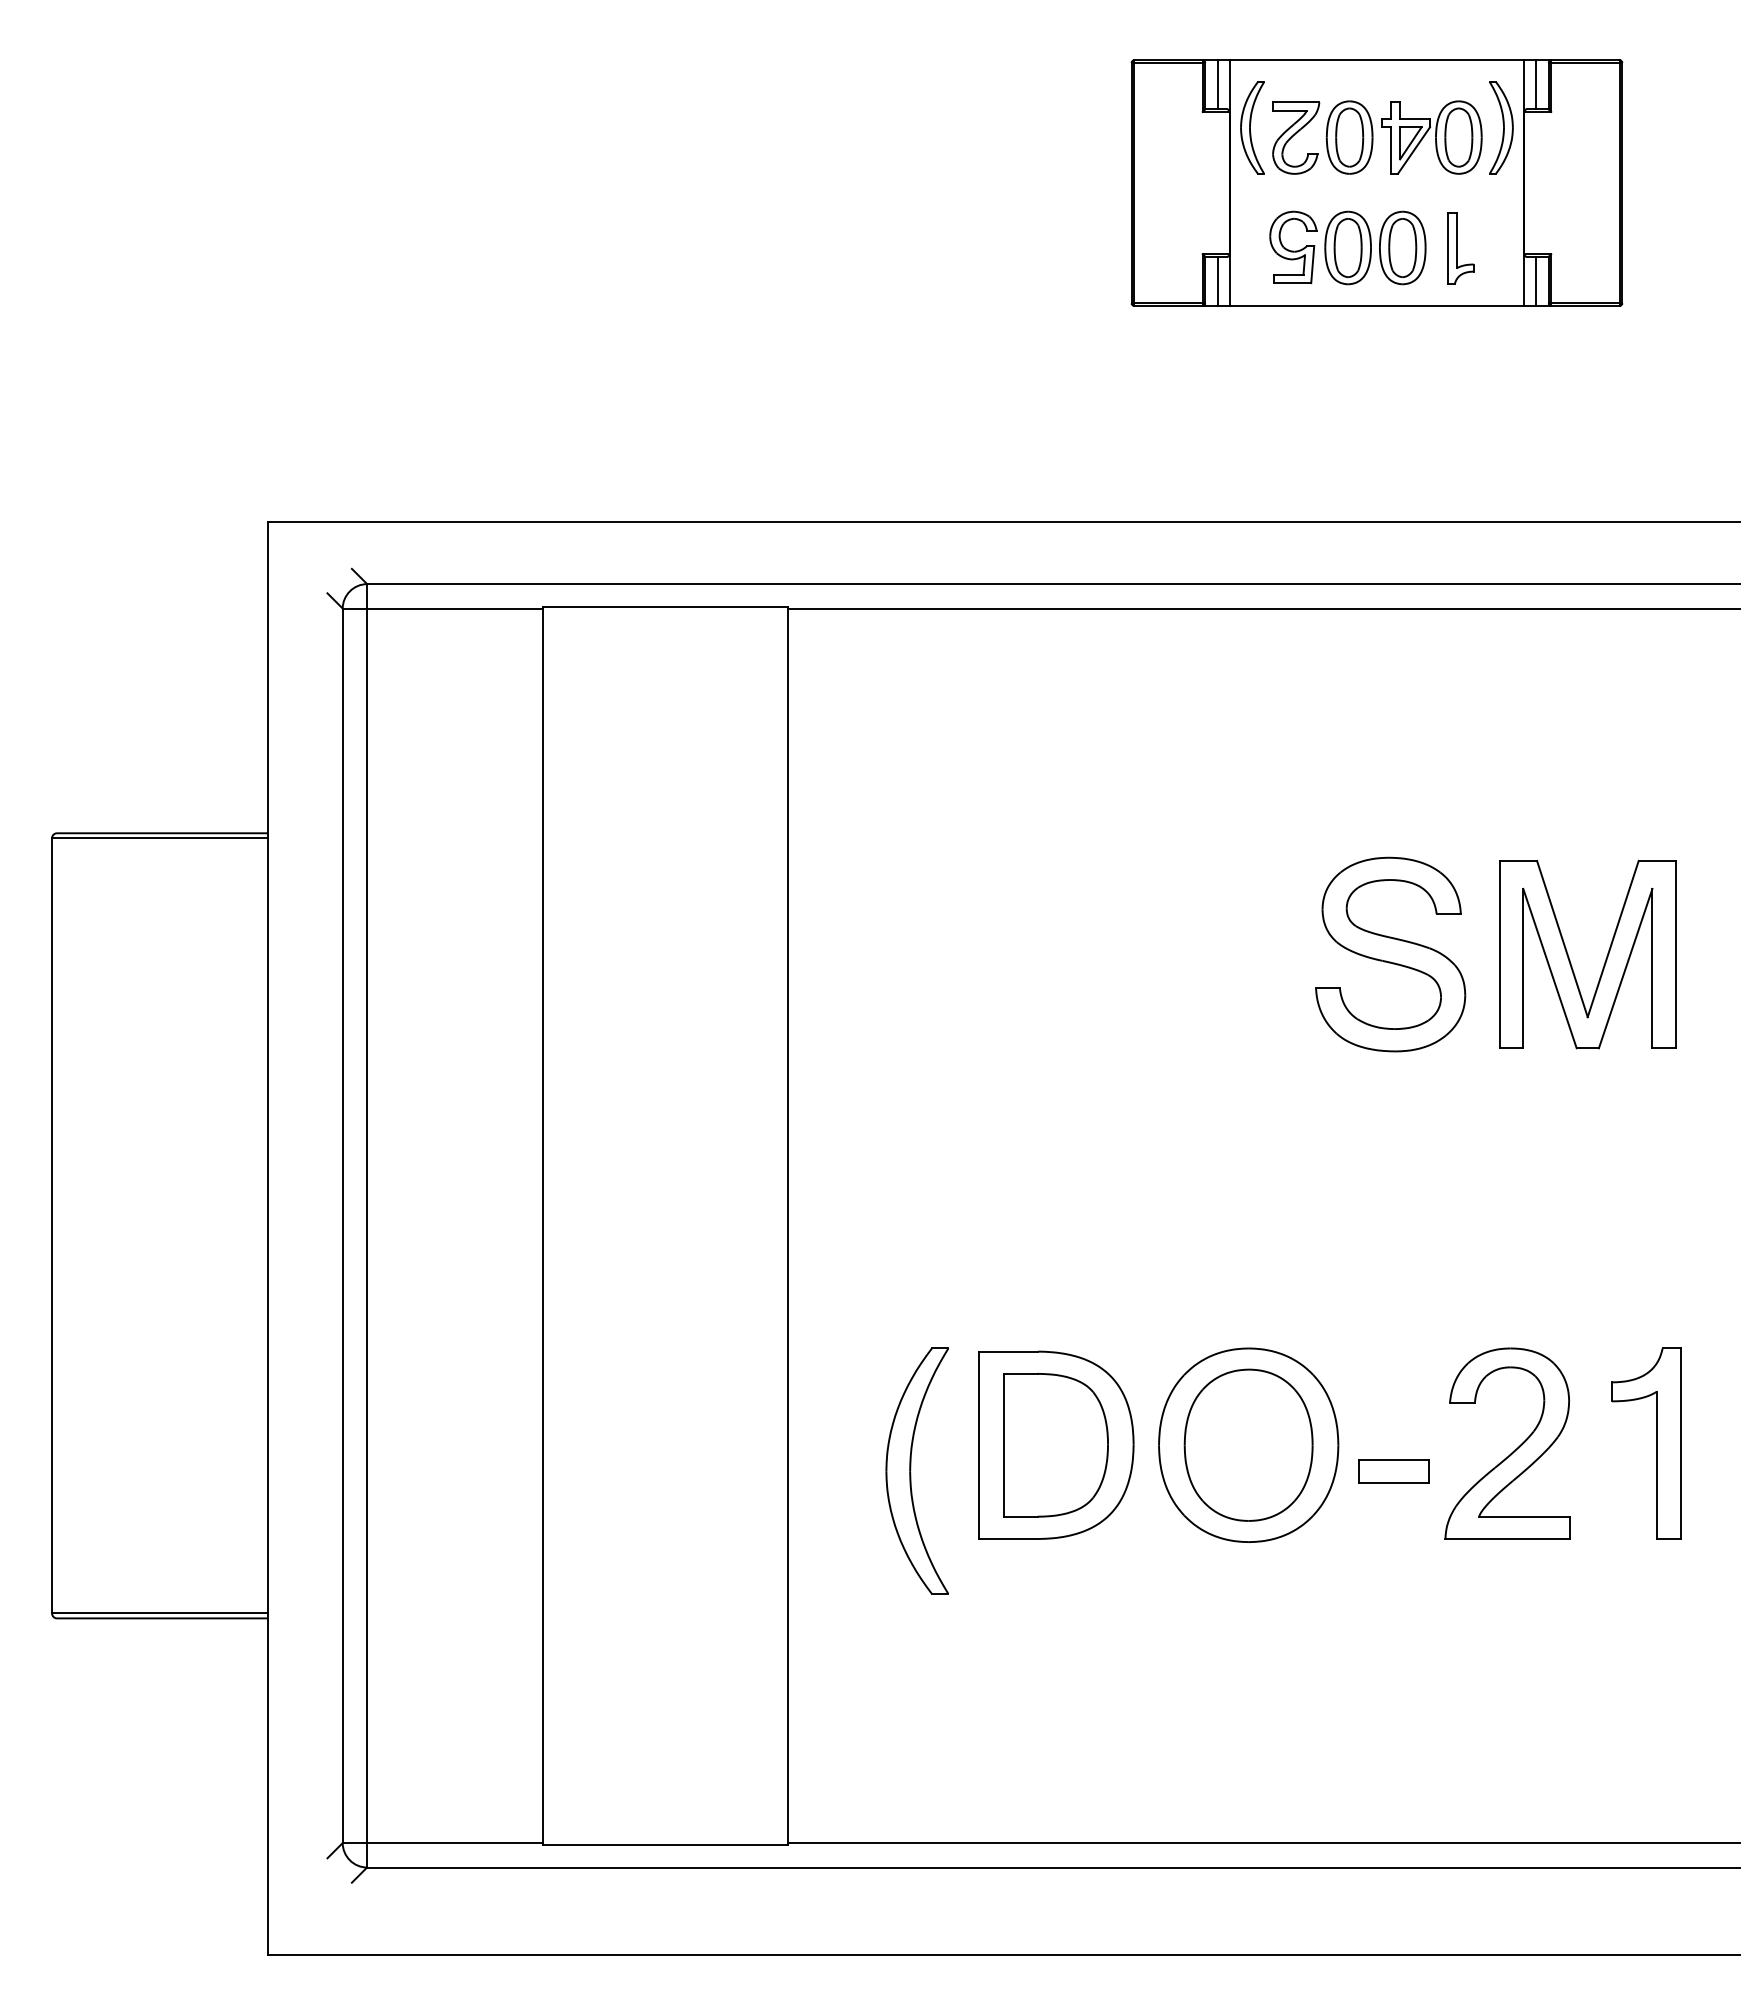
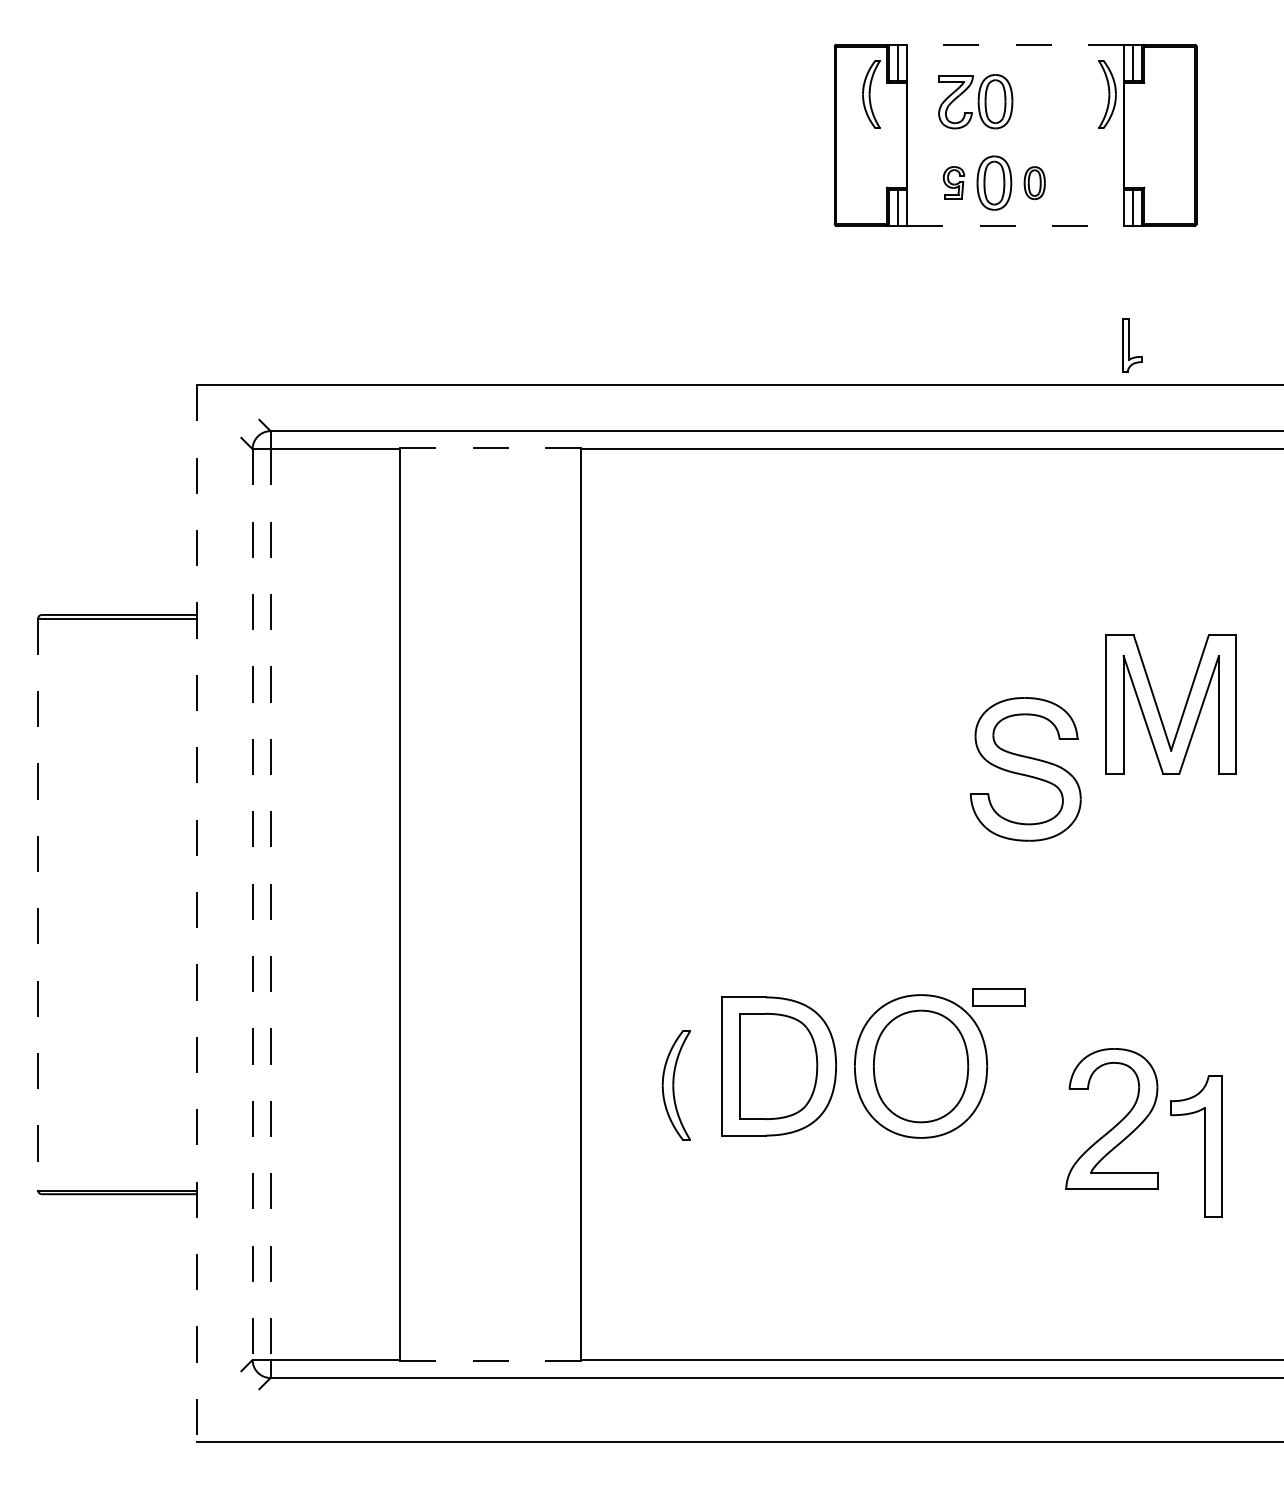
line: (1376, 60) -> (1015, 44), solid -> dashed
part: (1252, 127) -> (871, 94), moved
part: (1431, 137) -> (1055, 101), removed
part: (1293, 247) -> (954, 182), size x0.6
part: (1402, 247) -> (1034, 182), size x0.6
part: (1460, 248) -> (1131, 345), moved
line: (1377, 305) -> (1016, 225), solid -> dashed
line: (665, 607) -> (490, 448), solid -> dashed
part: (1390, 954) -> (1025, 769), moved
line: (52, 1225) -> (38, 904), solid -> dashed
line: (342, 1226) -> (252, 905), solid -> dashed
line: (367, 1226) -> (270, 905), solid -> dashed
line: (267, 1238) -> (197, 913), solid -> dashed
part: (1656, 1443) -> (1204, 1146), moved
part: (1513, 1450) -> (1116, 1124), moved
part: (916, 1470) -> (675, 1085), size x0.6
part: (1393, 1471) -> (998, 998), moved
line: (665, 1844) -> (490, 1361), solid -> dashed

